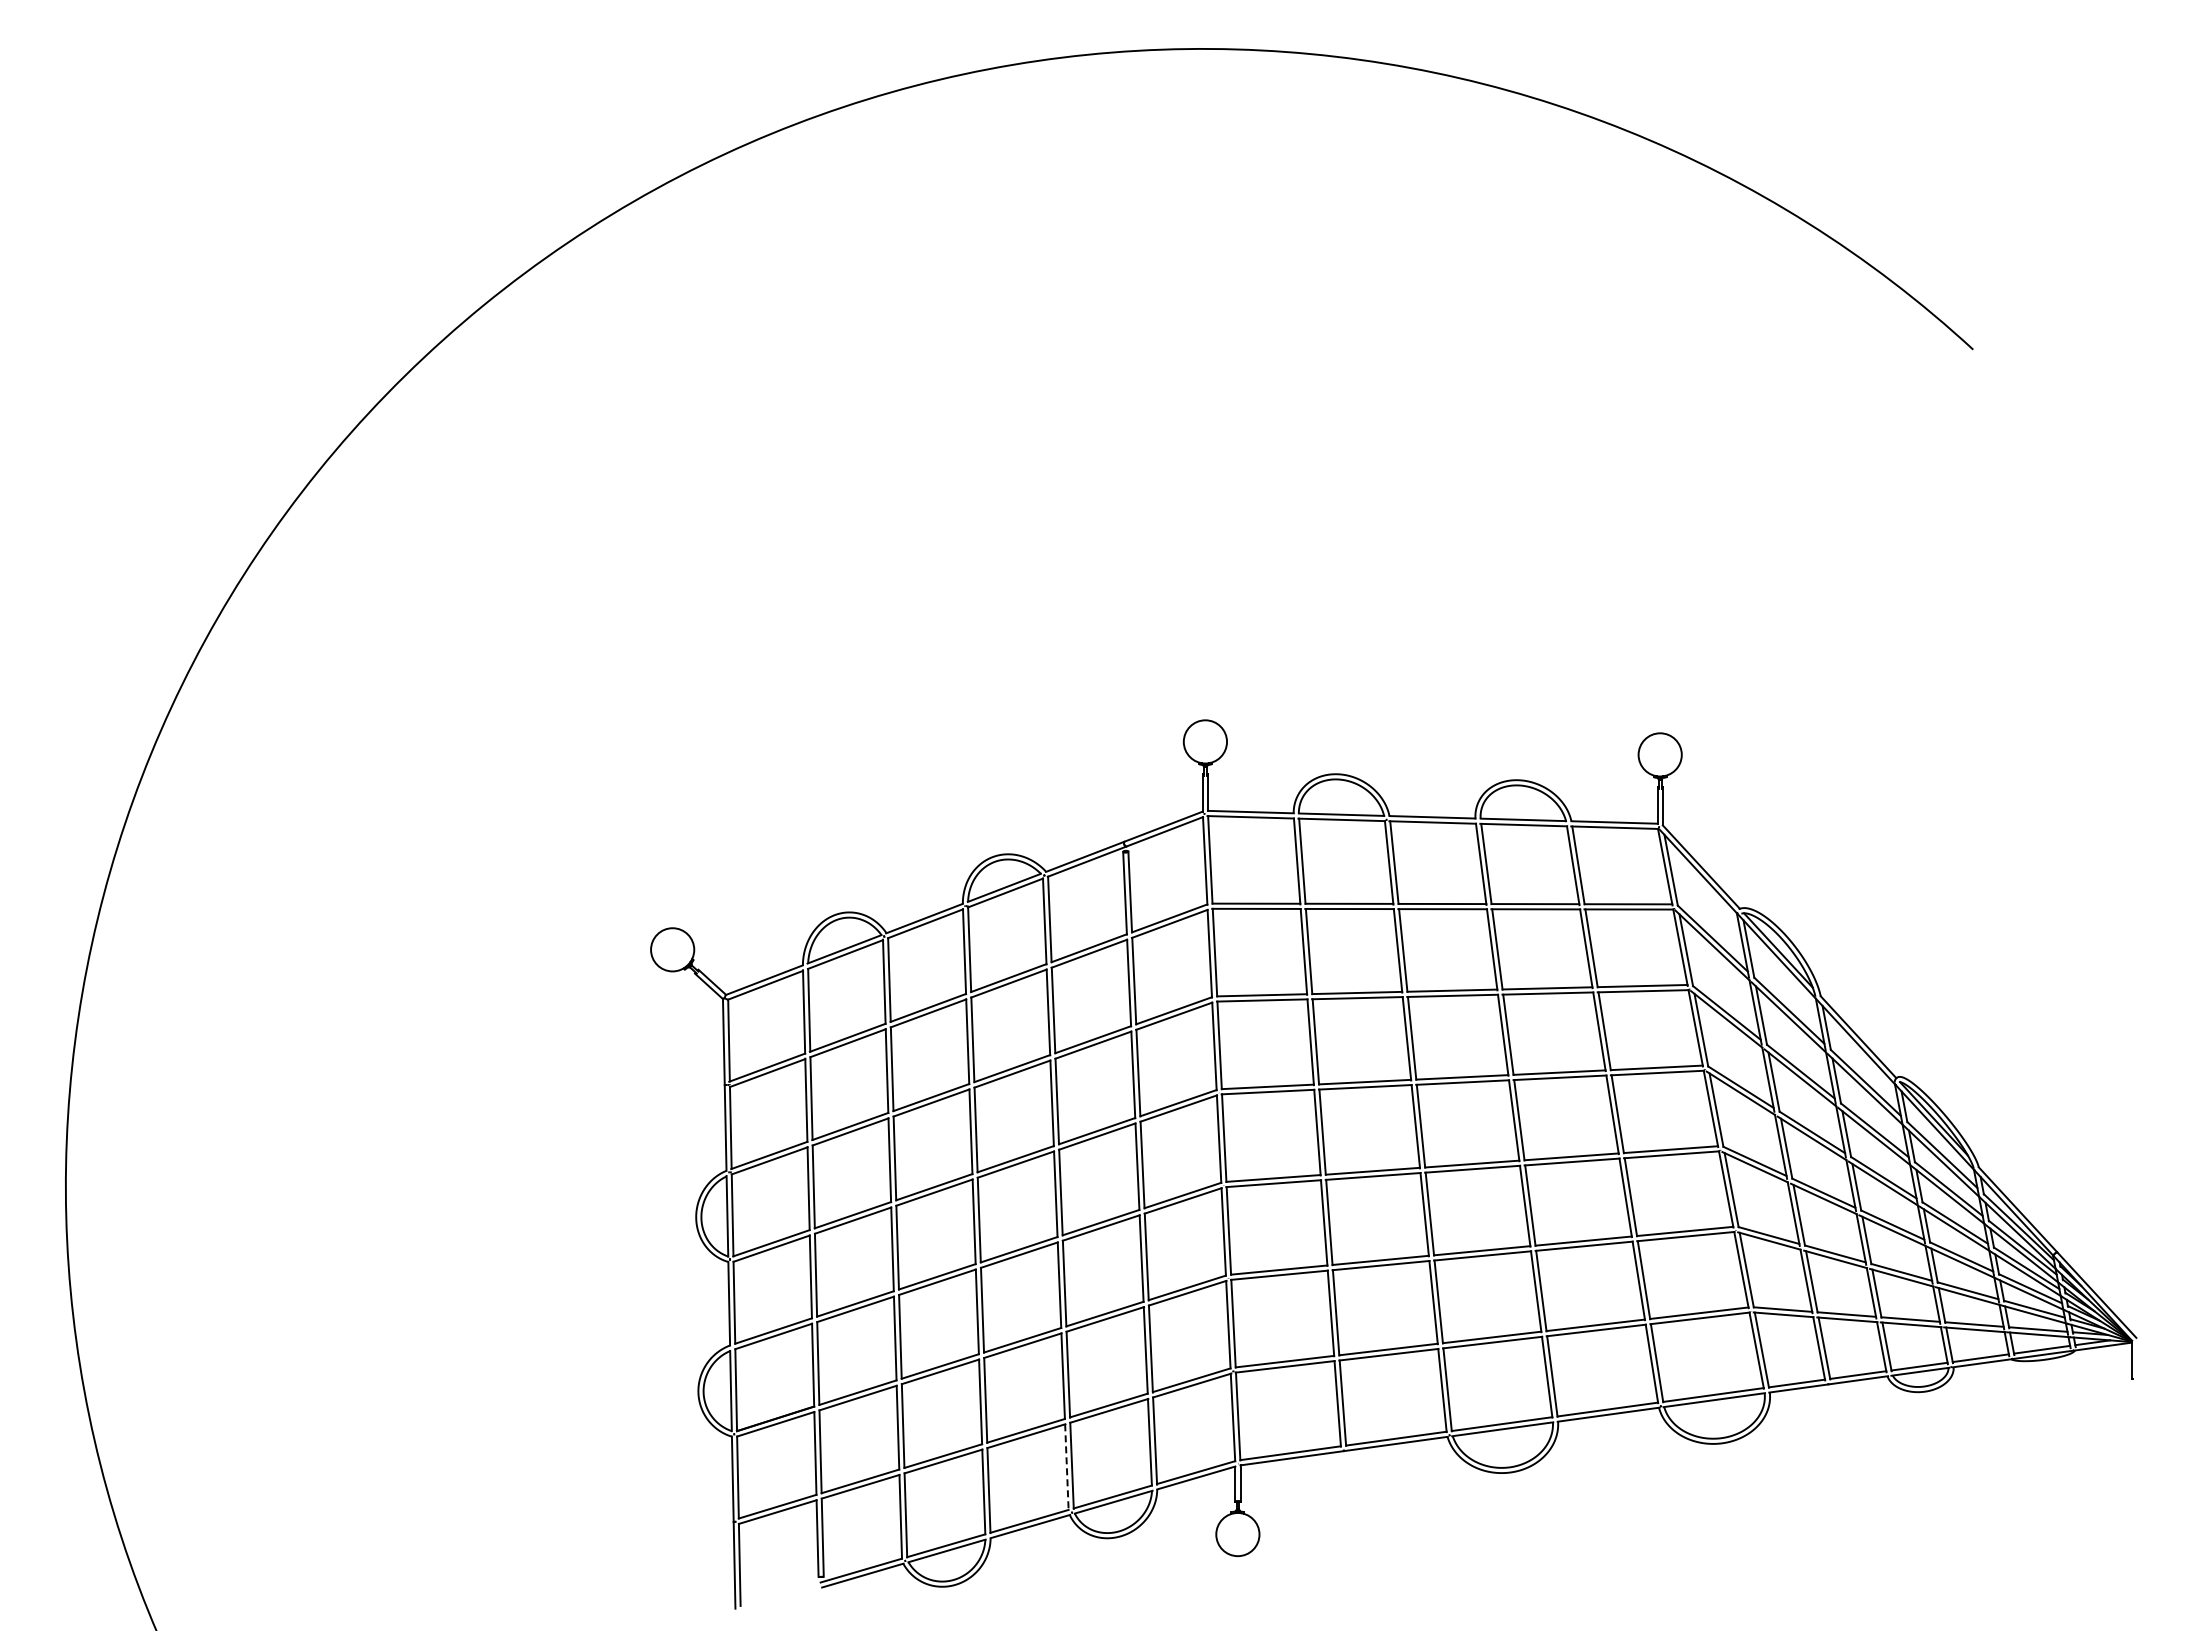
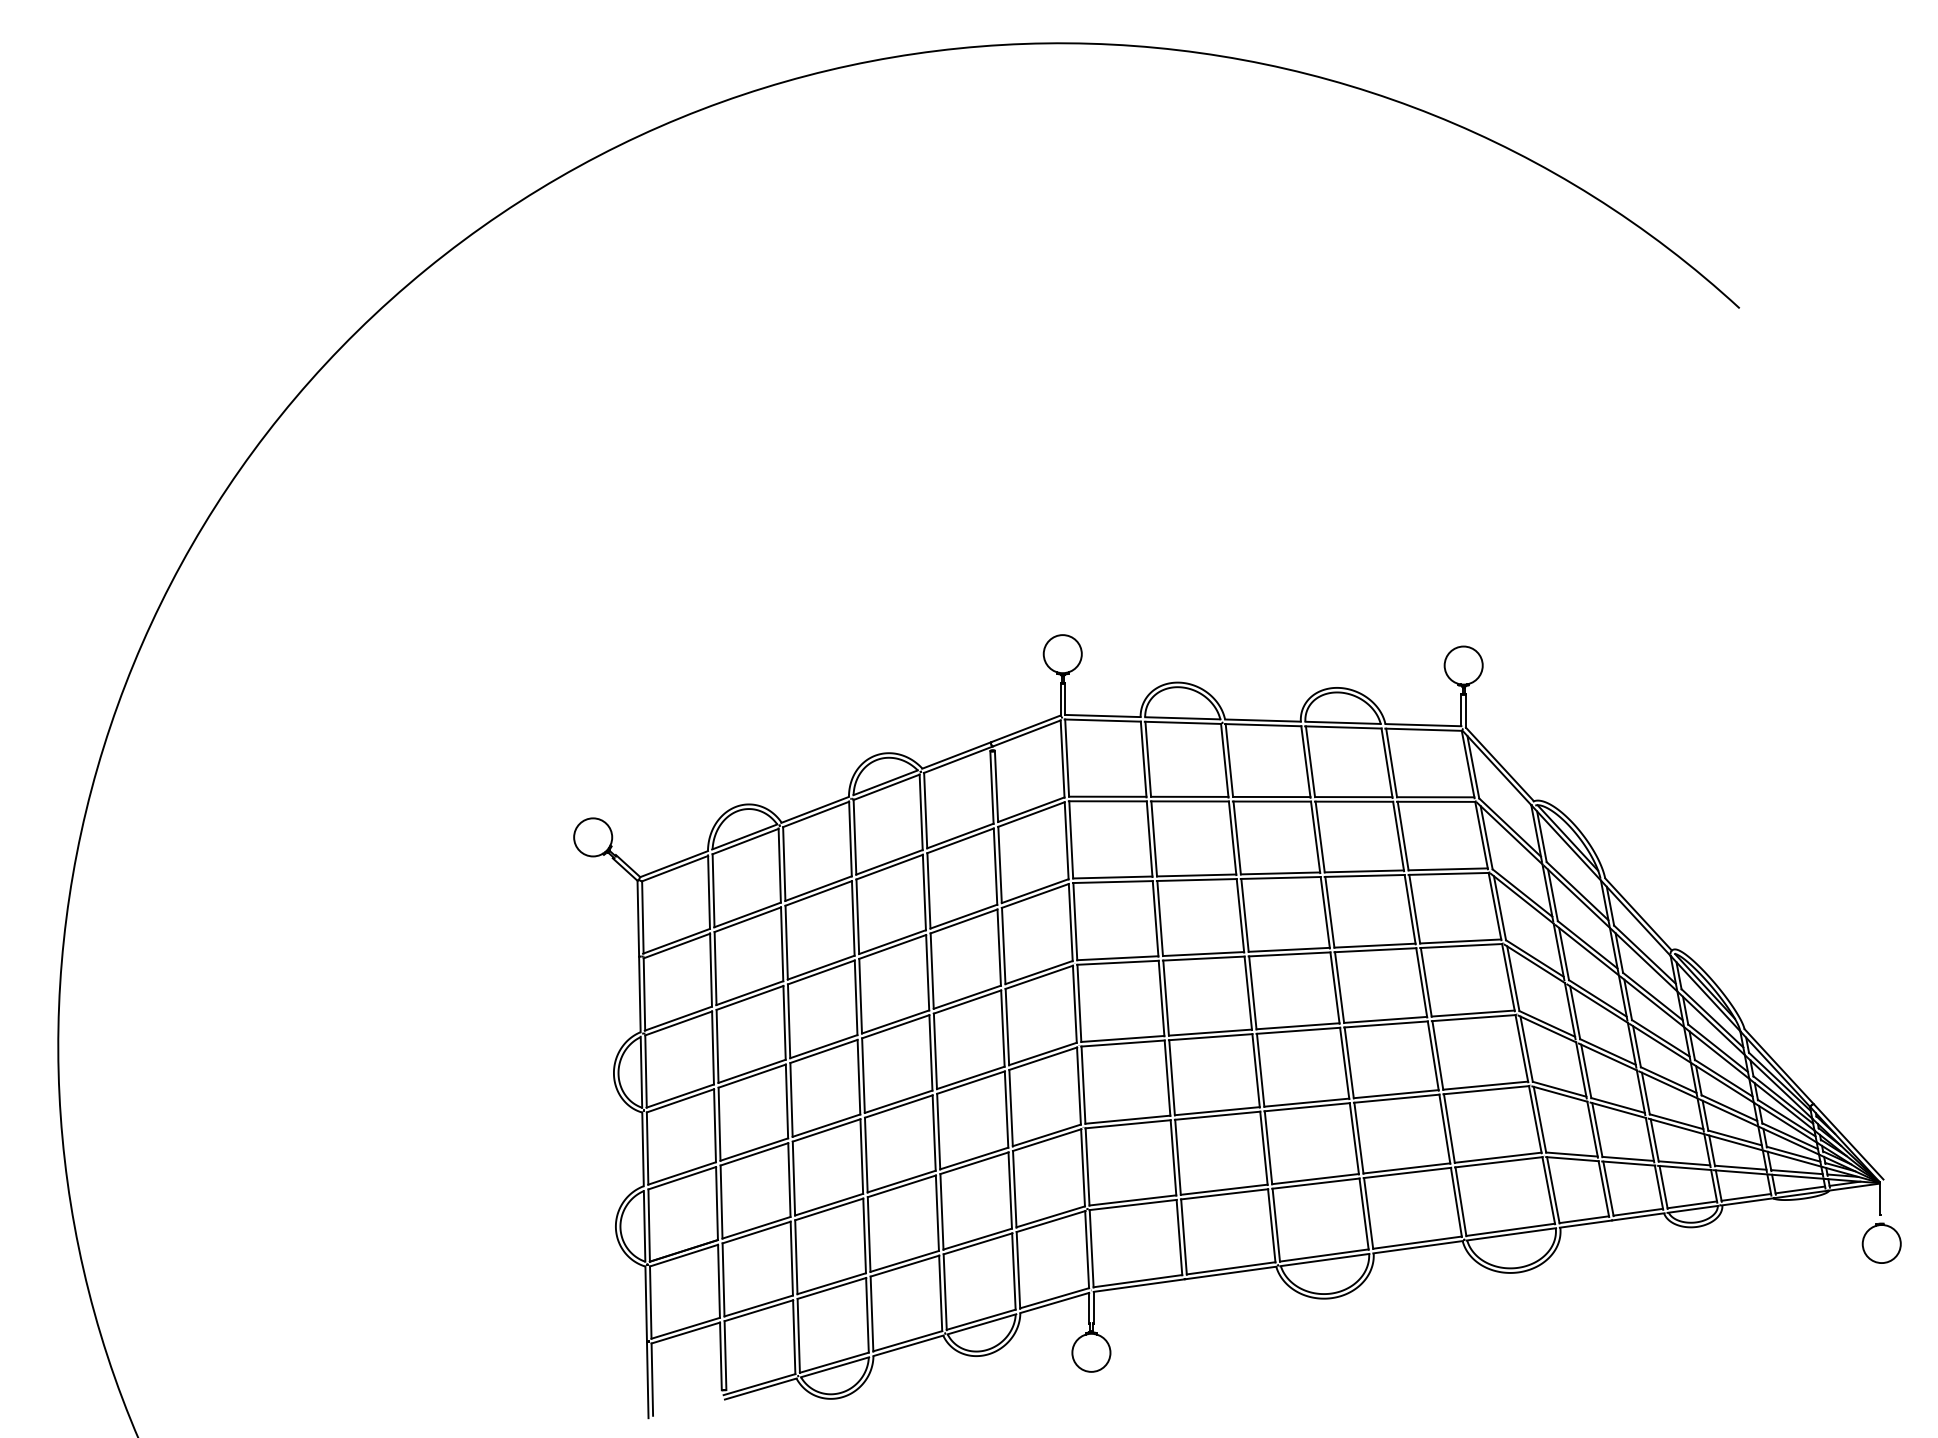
part: (2134, 1410) -> (1881, 1243), added
line: (1066, 1467) -> (940, 1293), dashed -> solid

